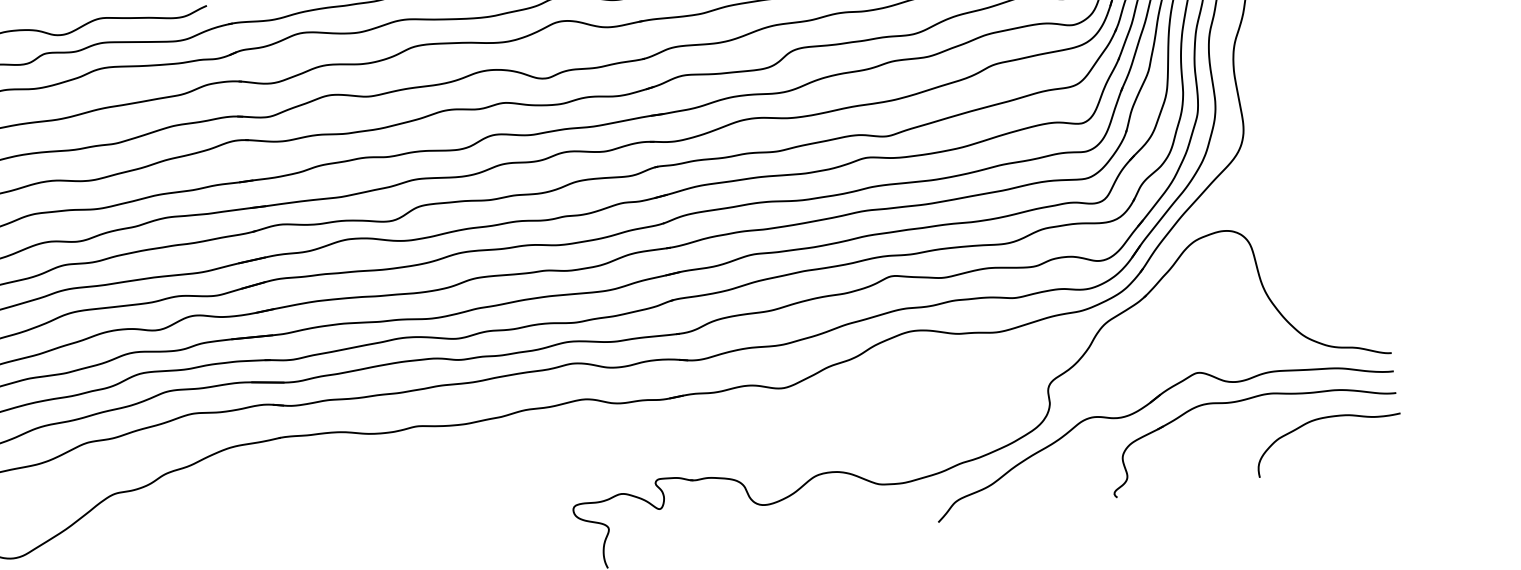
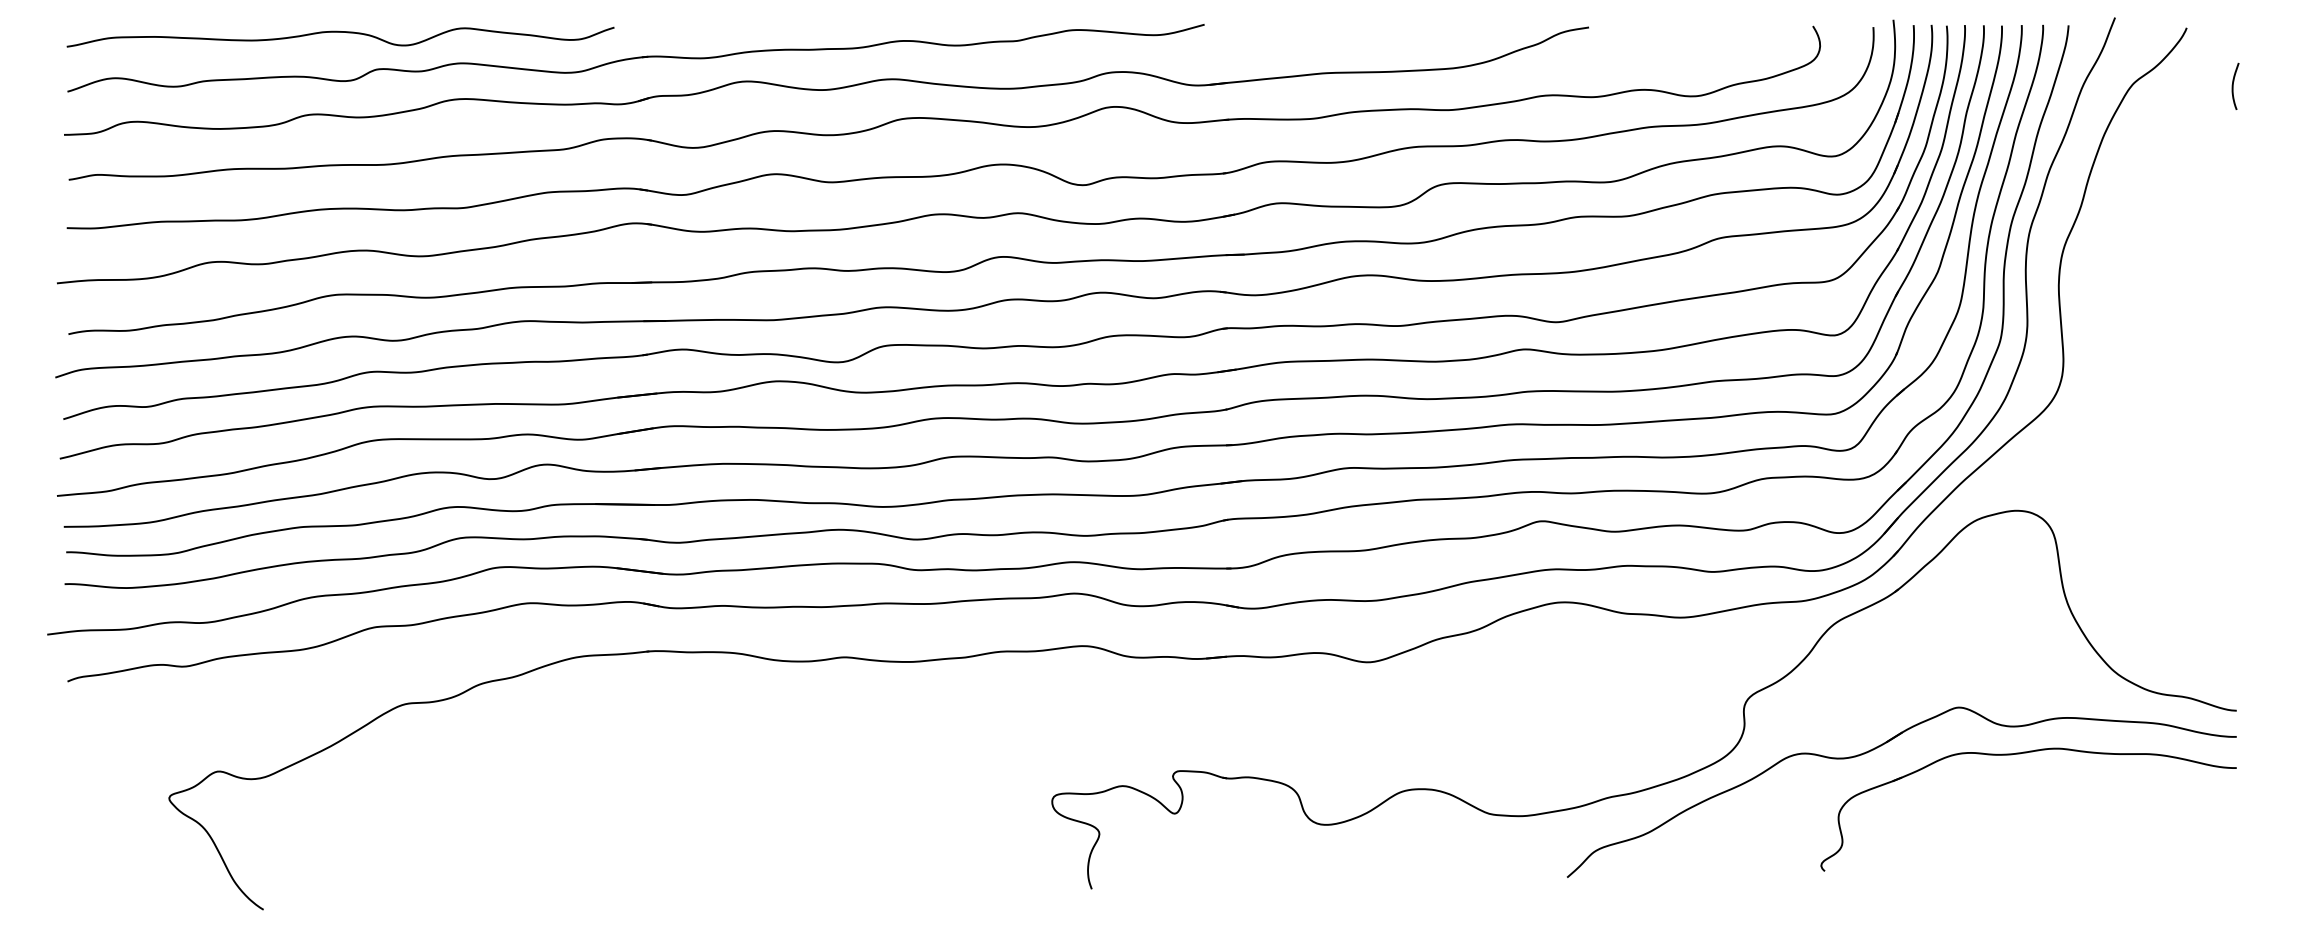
curve: (1326, 418) -> (2133, 792), removed

